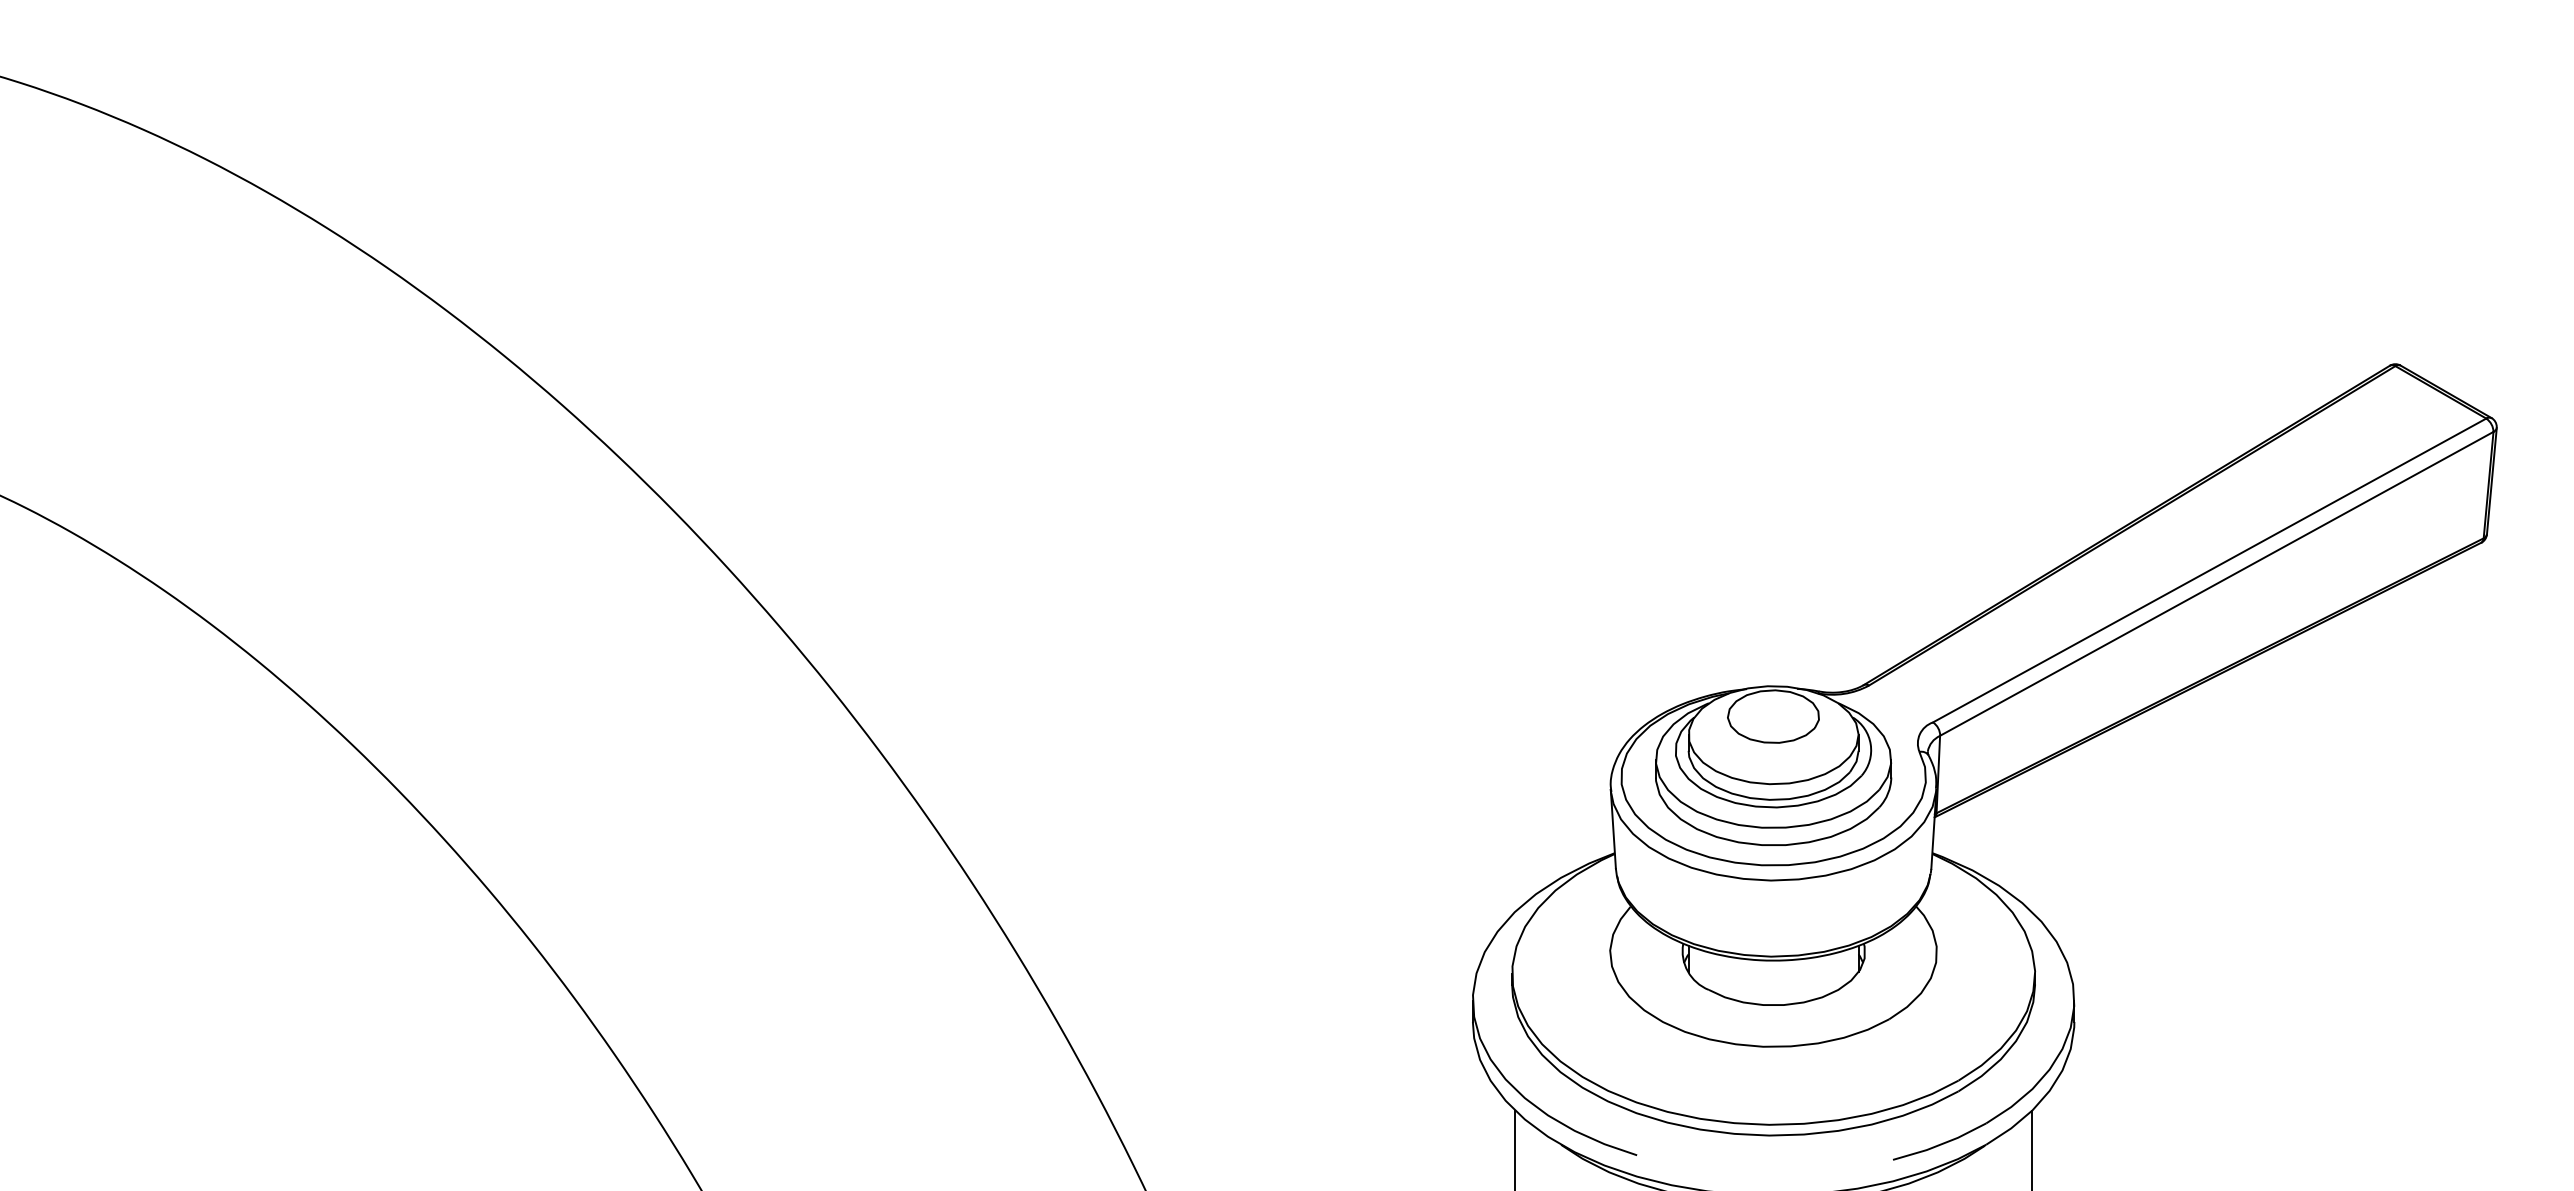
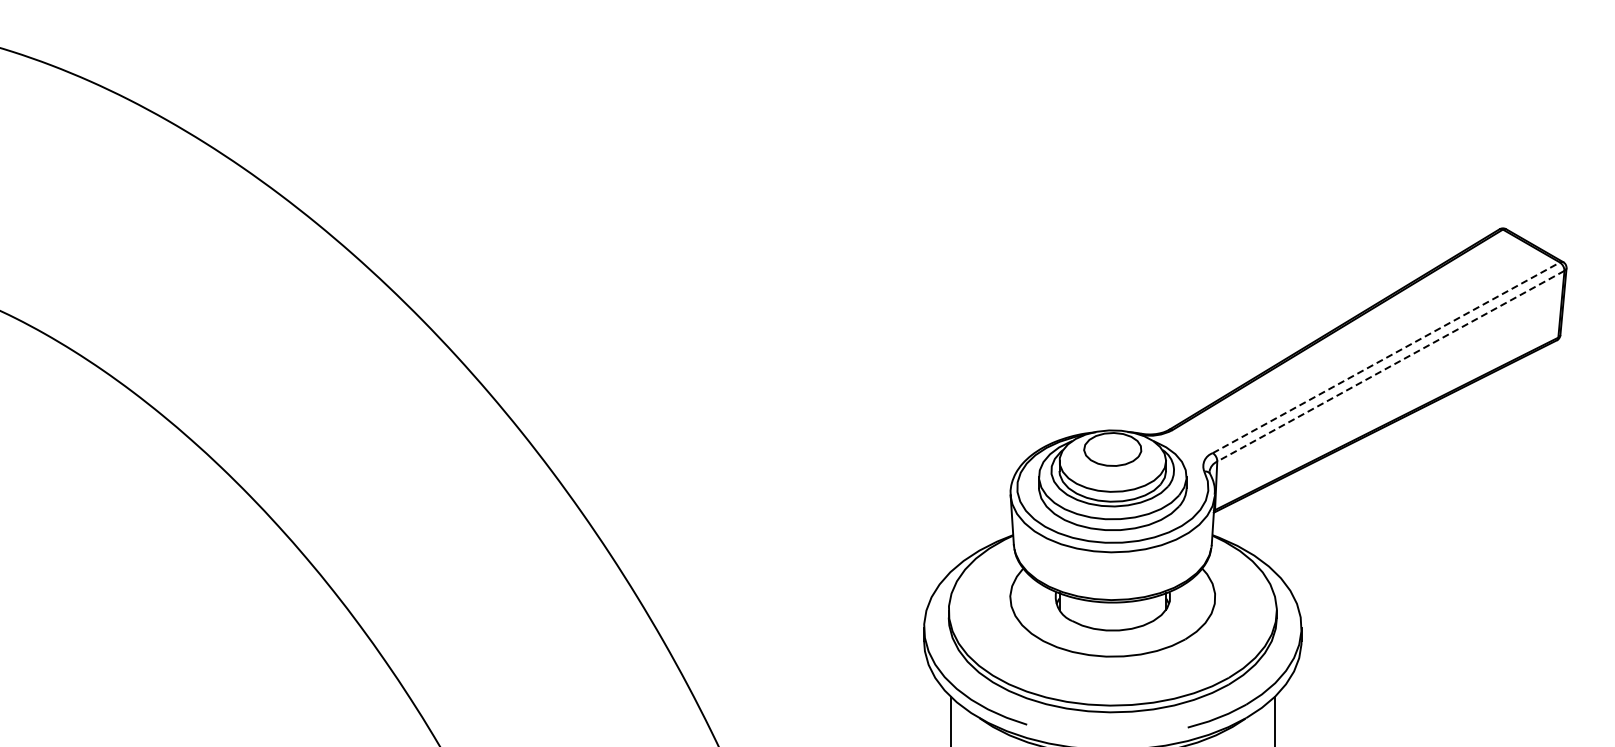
line: (2209, 569) -> (1386, 357), solid -> dashed
line: (2216, 584) -> (1390, 366), solid -> dashed

